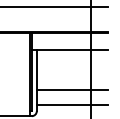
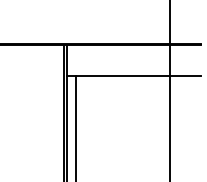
line: (72, 89) -> (138, 145), removed
line: (72, 104) -> (138, 171), removed

